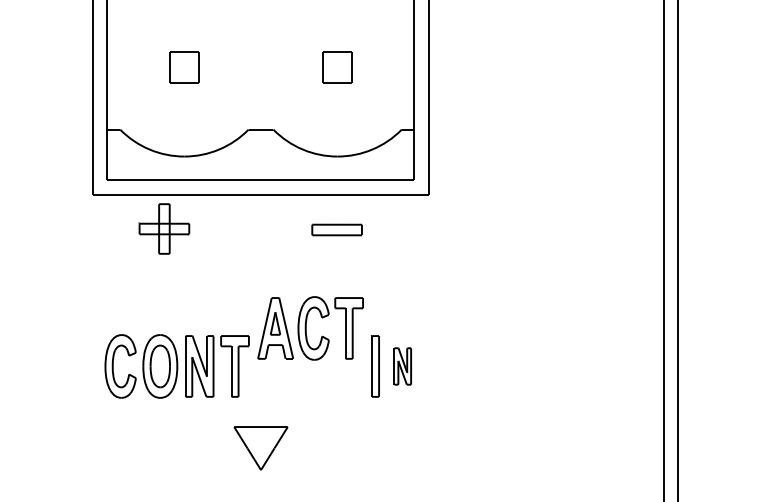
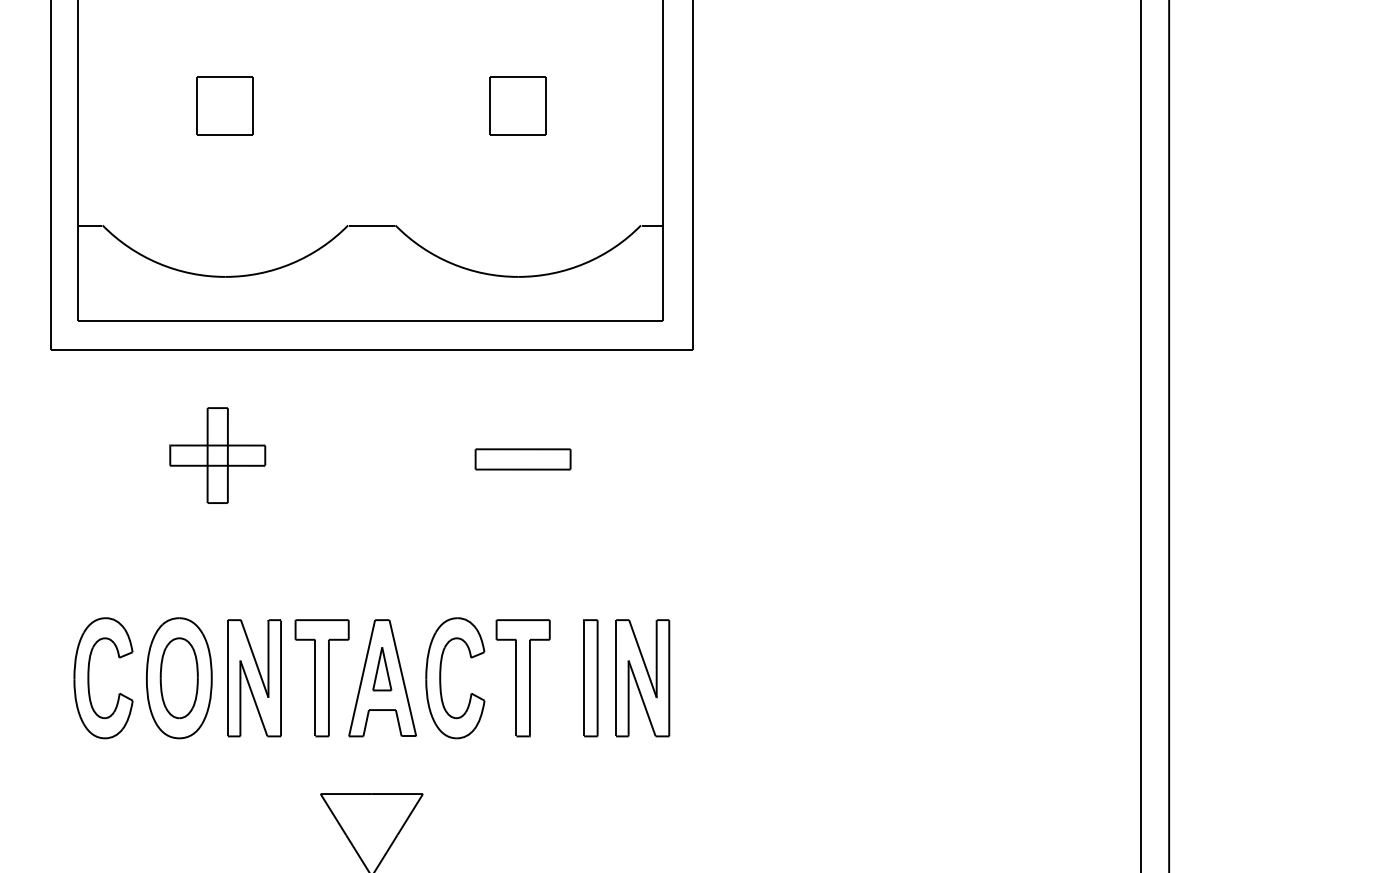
part: (164, 228) -> (217, 454), moved
part: (336, 229) -> (521, 458), moved
part: (310, 328) -> (449, 678), moved
part: (402, 366) -> (642, 678), size x1.67

